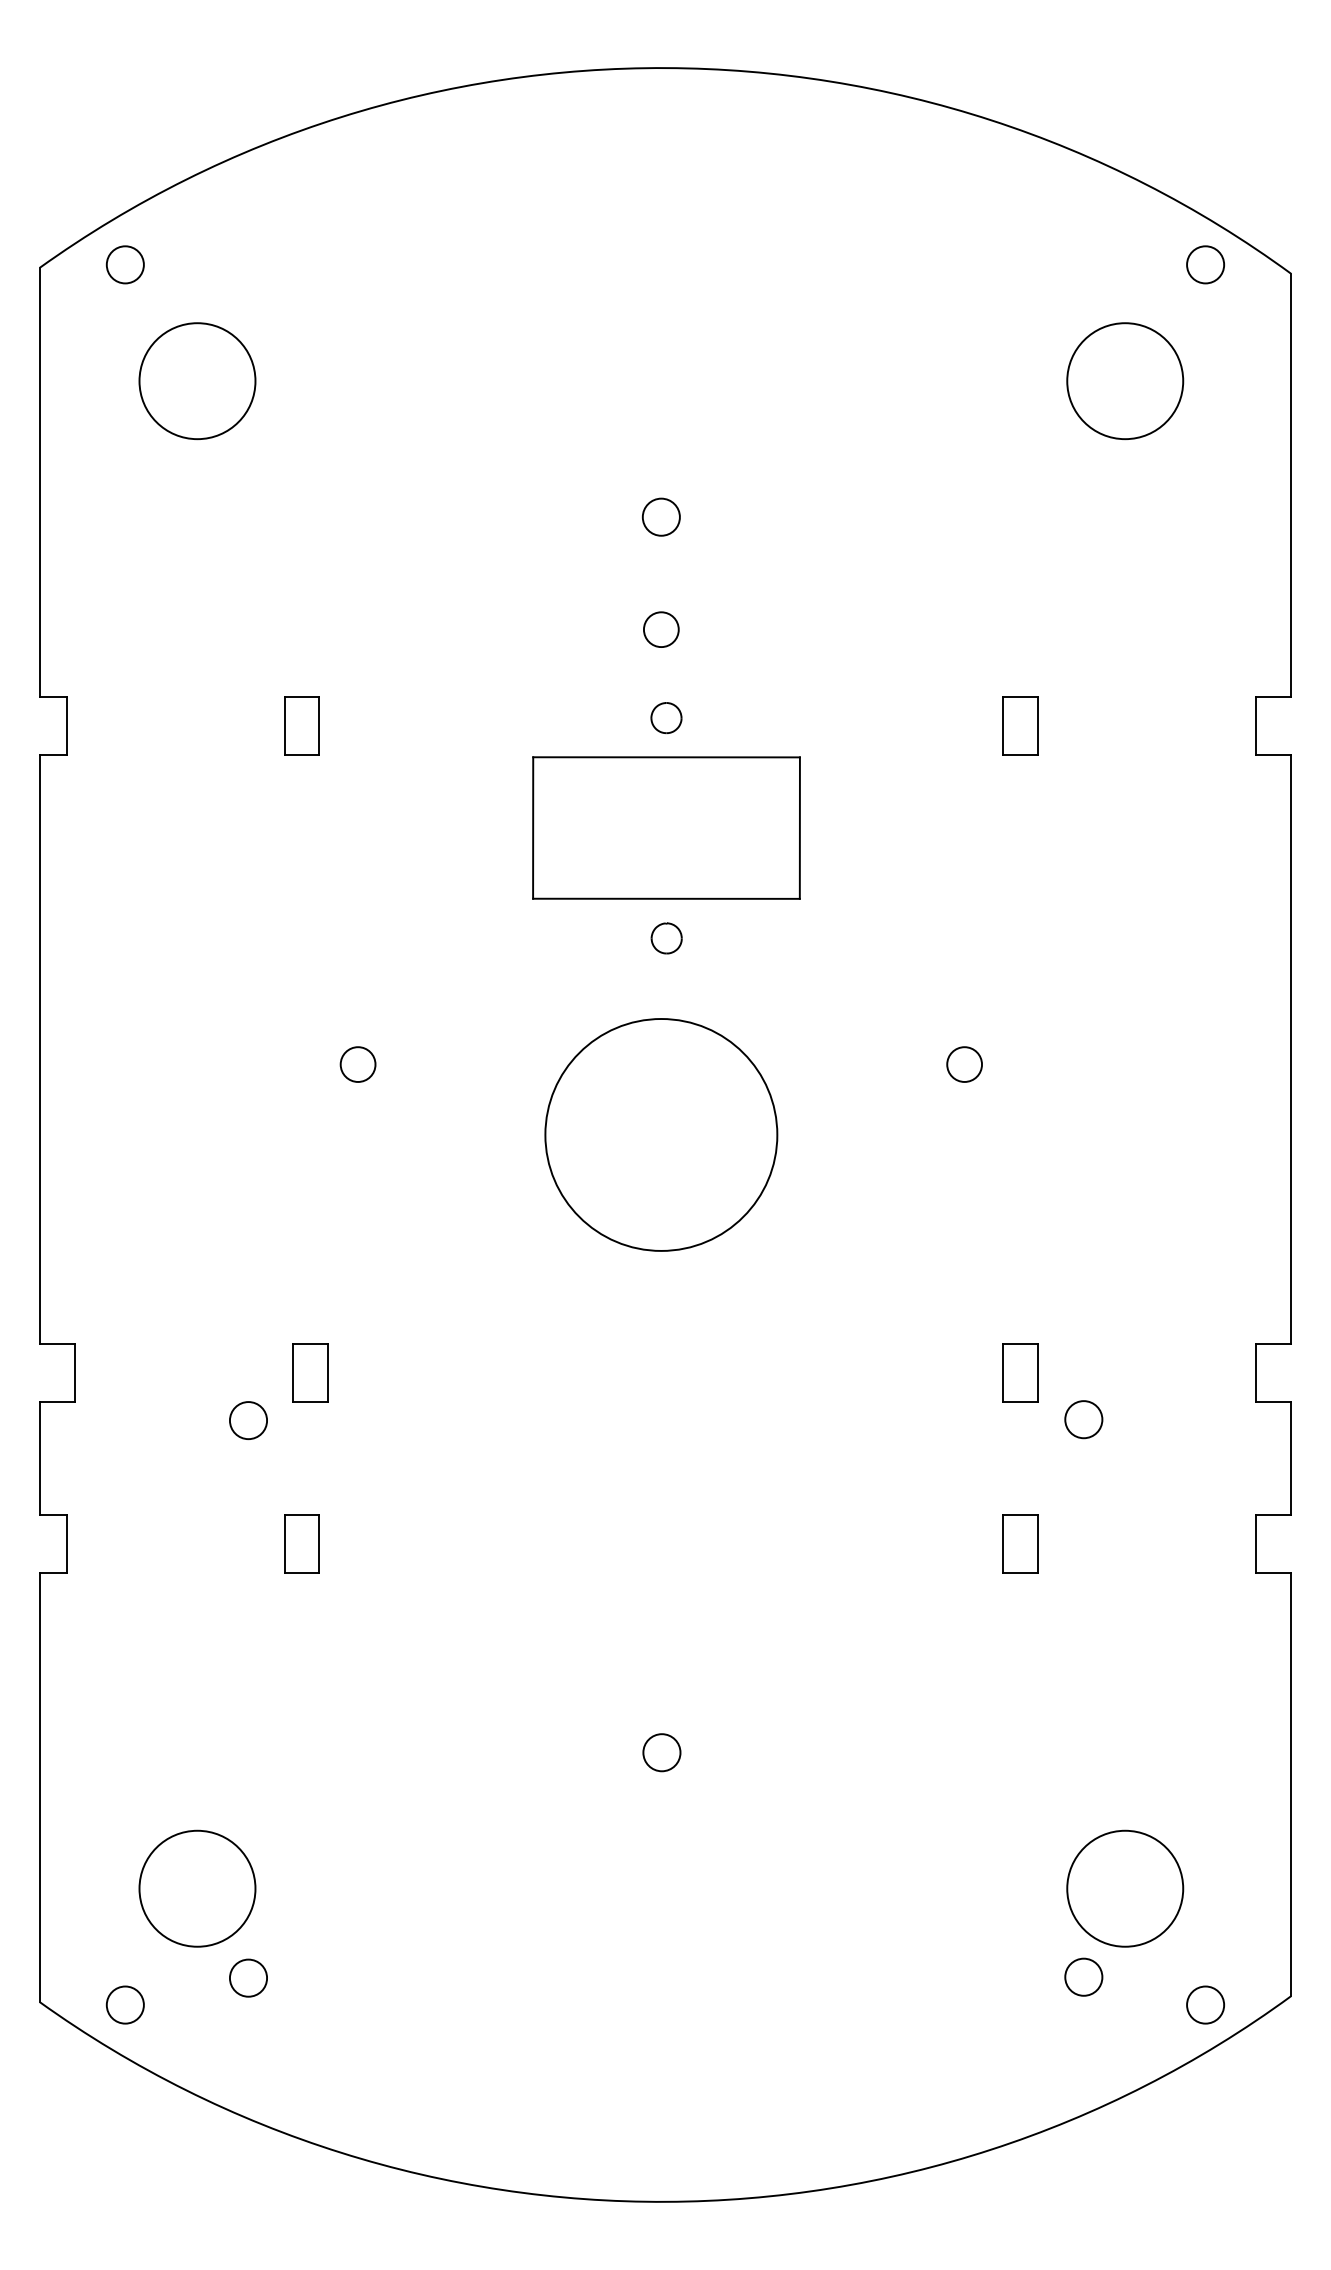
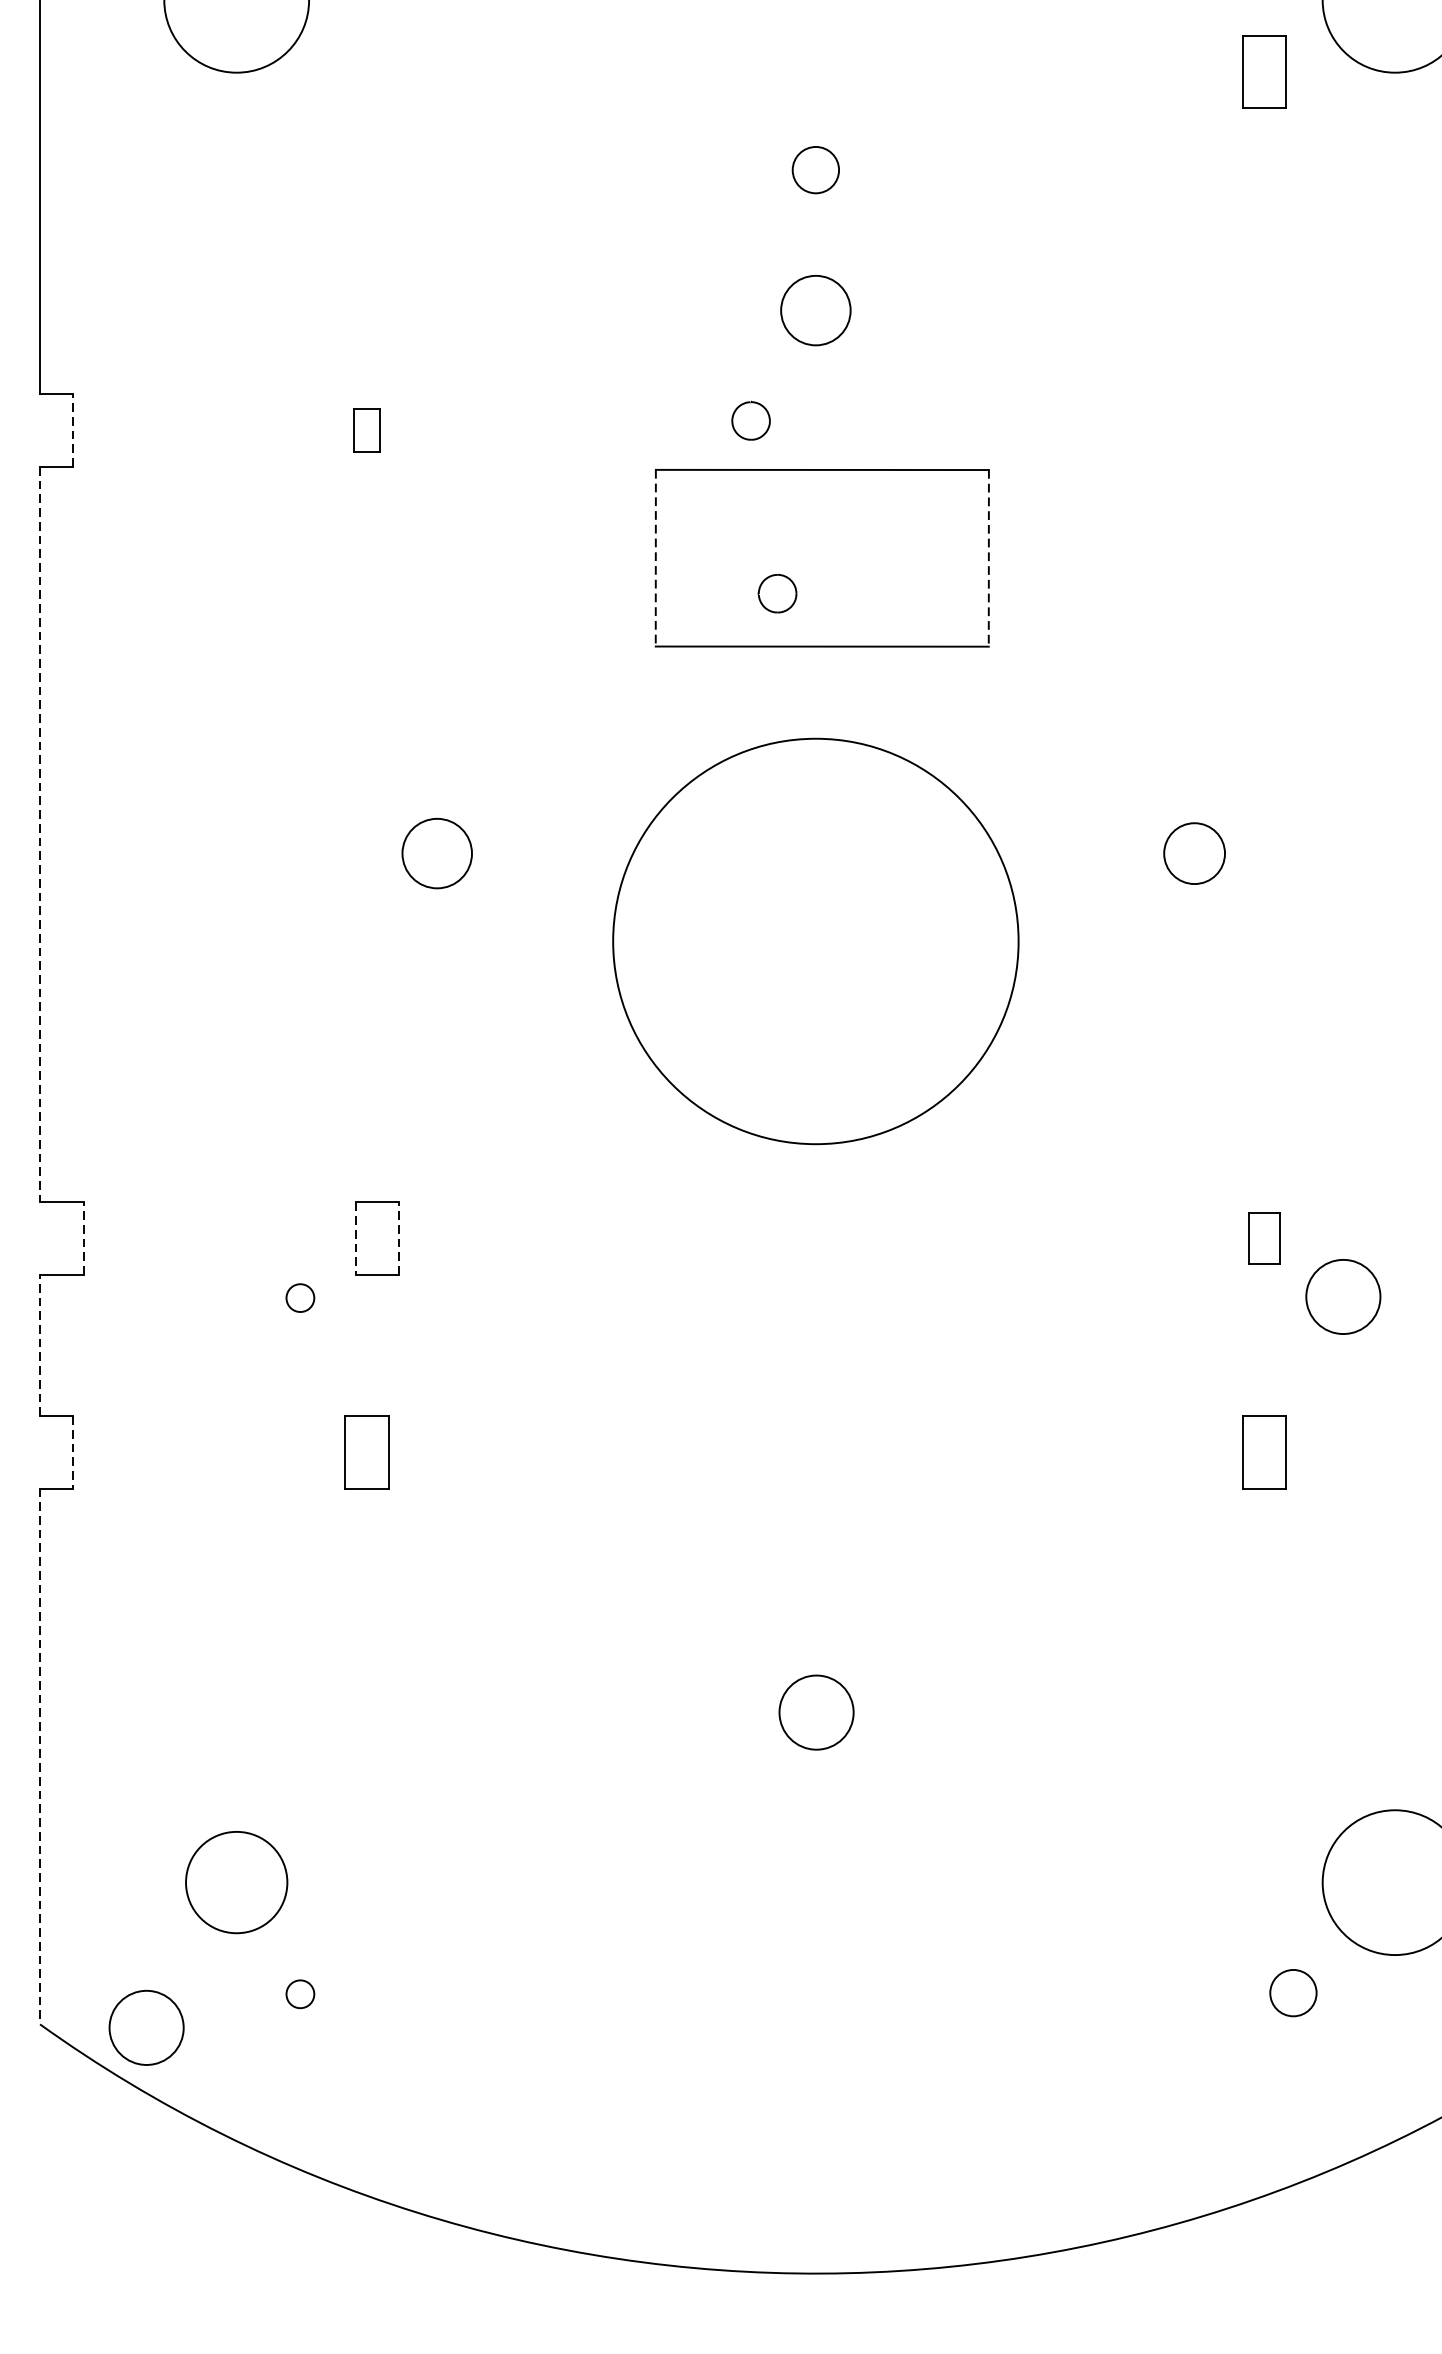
circle: (660, 629) -> (814, 310), size x1.6
part: (666, 717) -> (751, 420), moved
line: (66, 725) -> (73, 430), solid -> dashed
part: (301, 725) -> (366, 430), size x0.6
part: (1020, 725) -> (1264, 71), moved
line: (533, 828) -> (656, 558), solid -> dashed
line: (799, 828) -> (988, 558), solid -> dashed
part: (666, 938) -> (777, 593), moved
line: (40, 1049) -> (40, 834), solid -> dashed
circle: (357, 1064) -> (436, 853), size x1.6
circle: (964, 1064) -> (1194, 853), size x1.4
circle: (661, 1134) -> (816, 940), size x1.4
line: (74, 1372) -> (83, 1238), solid -> dashed
line: (292, 1372) -> (355, 1238), solid -> dashed
line: (327, 1372) -> (399, 1238), solid -> dashed
part: (1020, 1372) -> (1264, 1238), size x0.7
circle: (1083, 1419) -> (1342, 1296), size x1.6
circle: (248, 1420) -> (300, 1297), size x0.6
line: (40, 1458) -> (40, 1345), solid -> dashed
line: (66, 1544) -> (73, 1452), solid -> dashed
circle: (661, 1752) -> (816, 1712), size x1.6
line: (40, 1787) -> (40, 1756), solid -> dashed
circle: (197, 1888) -> (236, 1882), size x0.7
circle: (1083, 1976) -> (1293, 1992), moved
circle: (248, 1977) -> (300, 1993), size x0.6
circle: (124, 2004) -> (145, 2027), size x1.6

